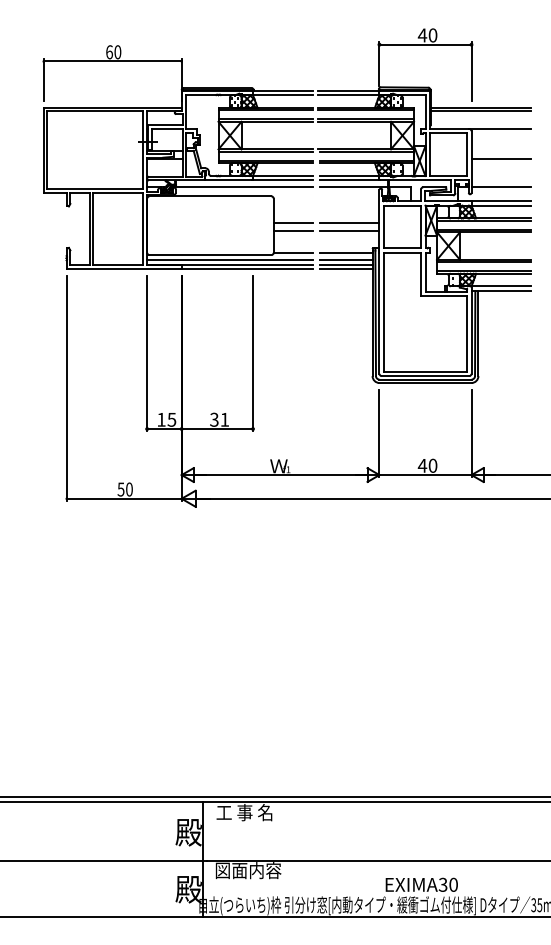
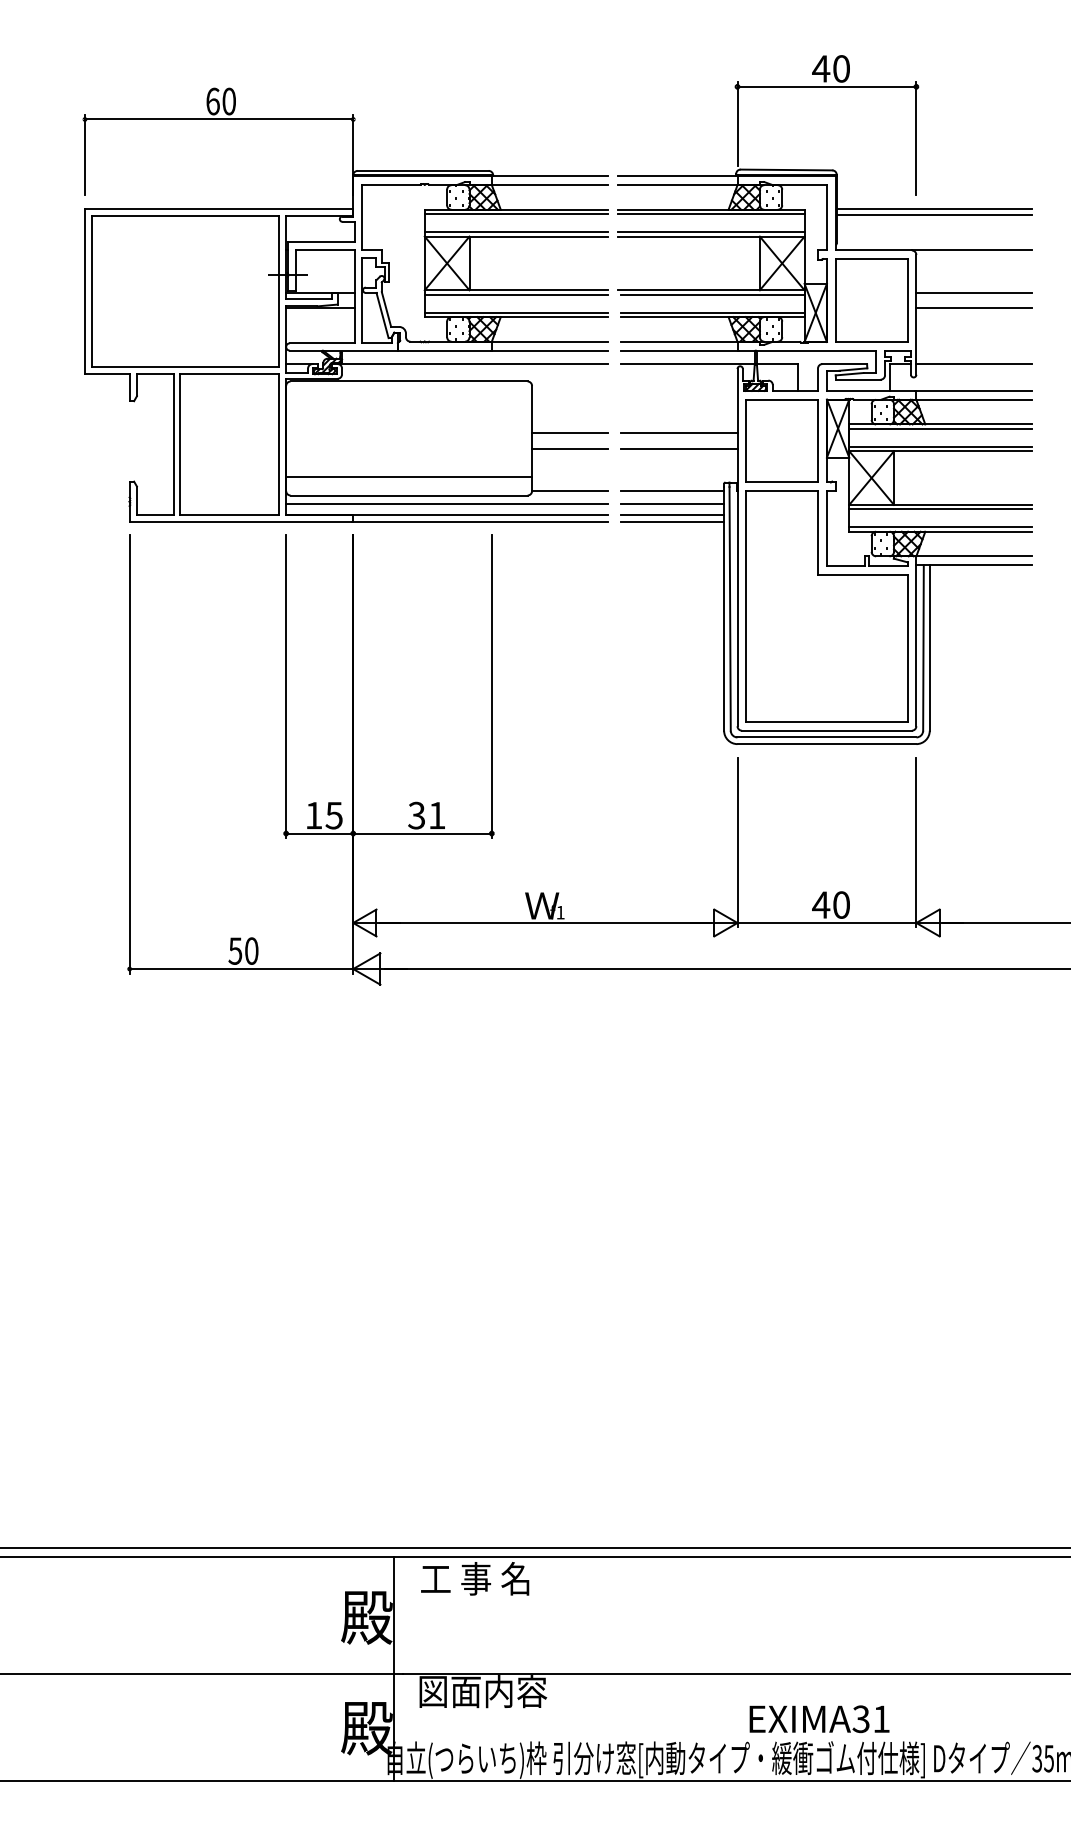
line: (501, 150) -> (974, 292), added
line: (210, 245) -> (409, 476), added
text: (453, 884) -> (881, 1718), EXIMA30 -> EXIMA31

